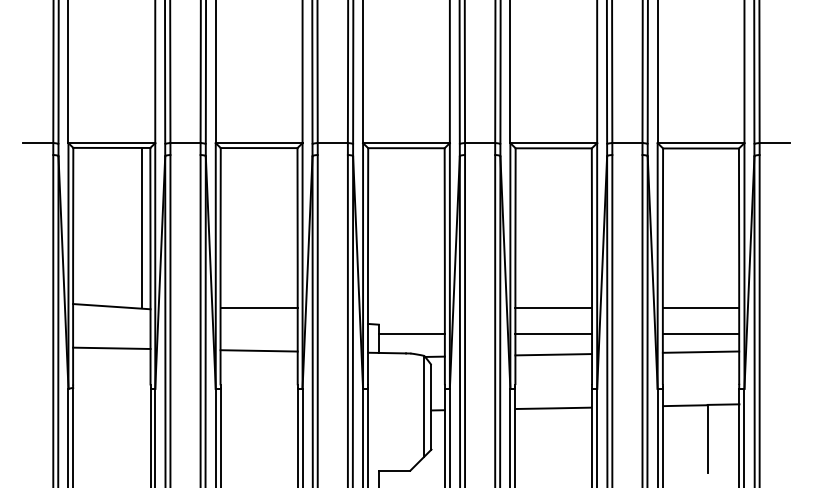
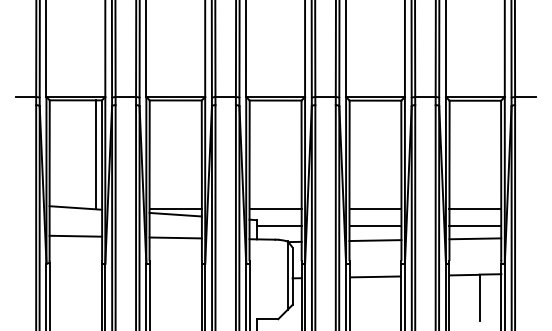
line: (406, 307) -> (275, 208), added
line: (258, 316) -> (175, 214), added

